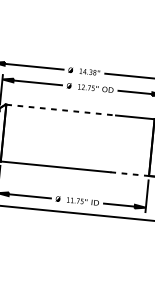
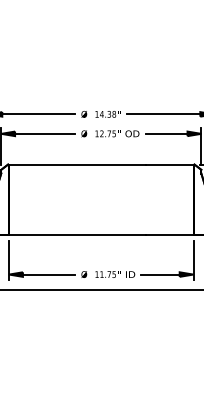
line: (61, 110) -> (77, 164), dashed -> solid
line: (129, 174) -> (169, 235), dashed -> solid

